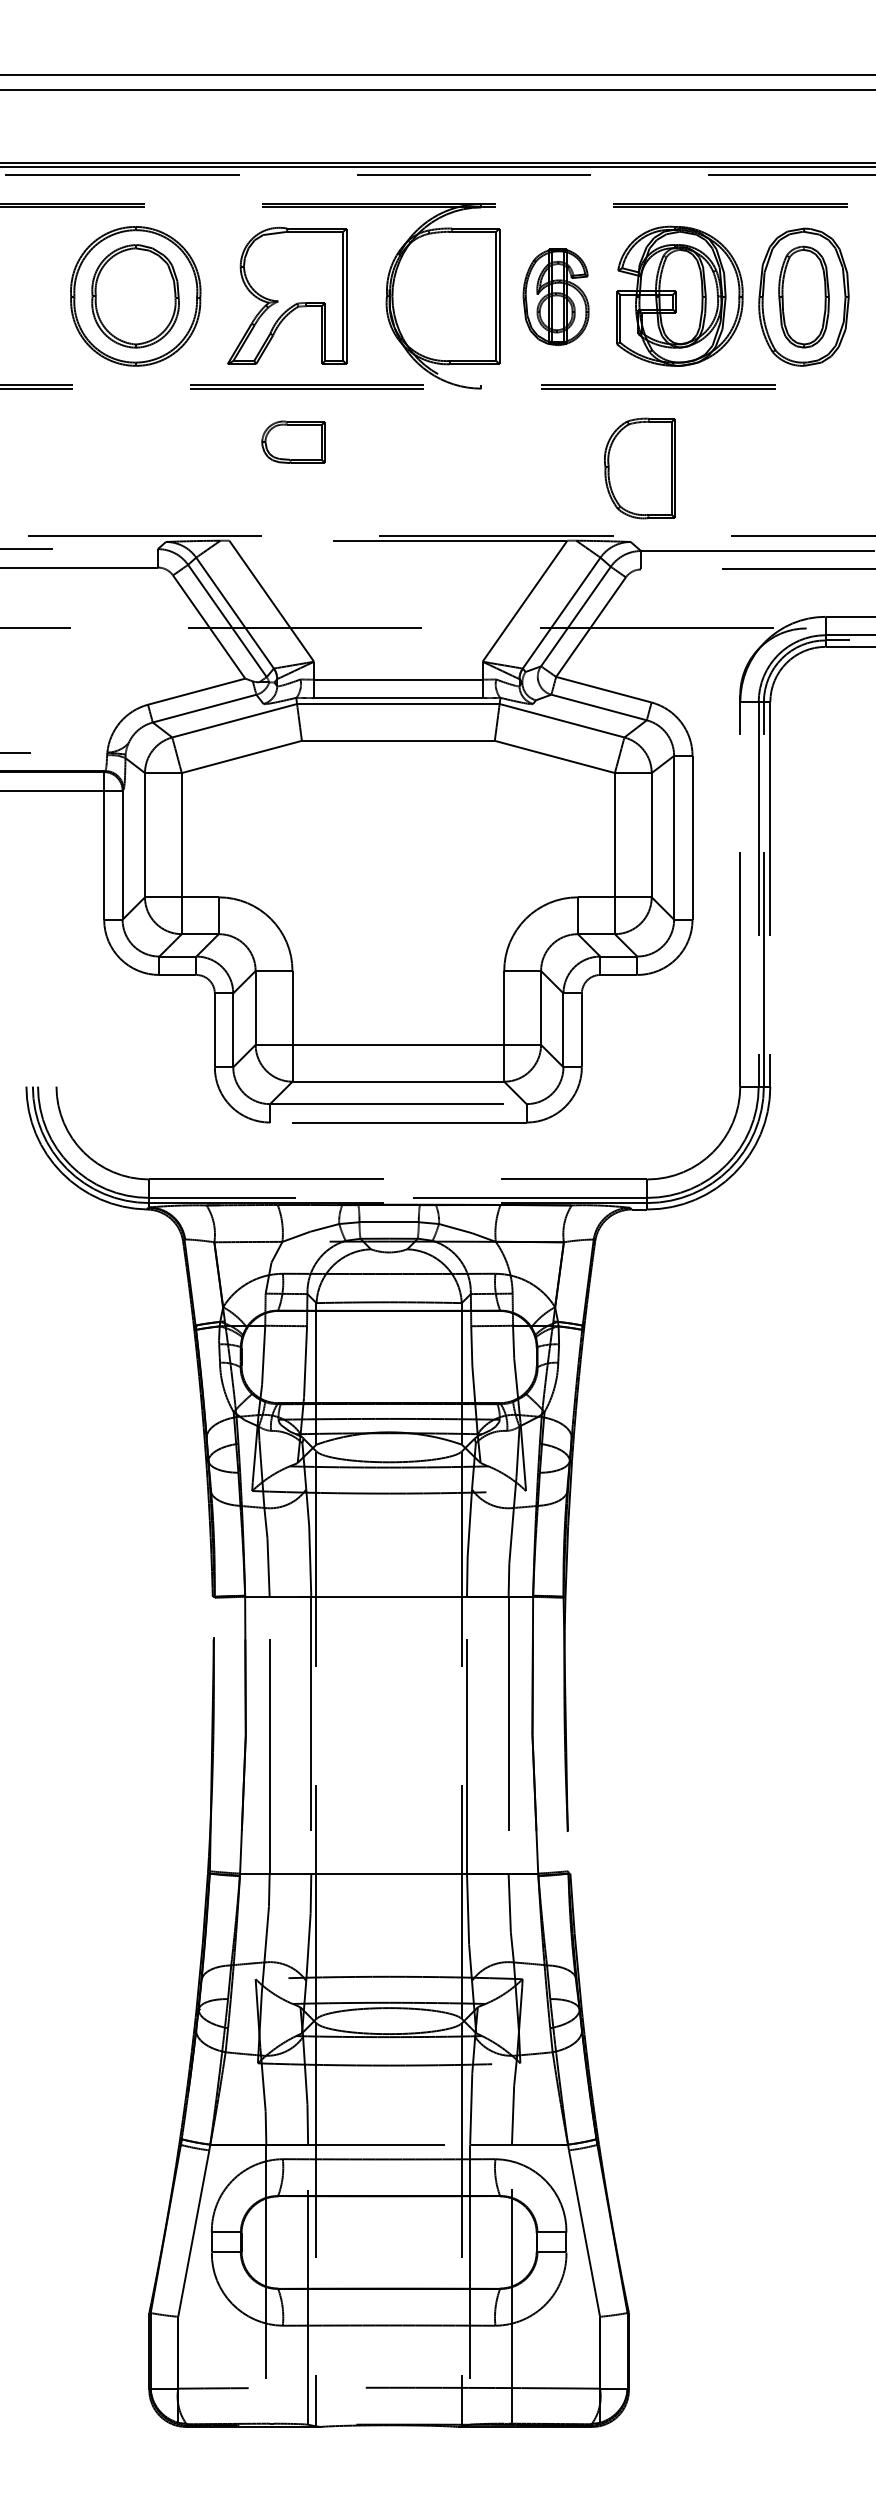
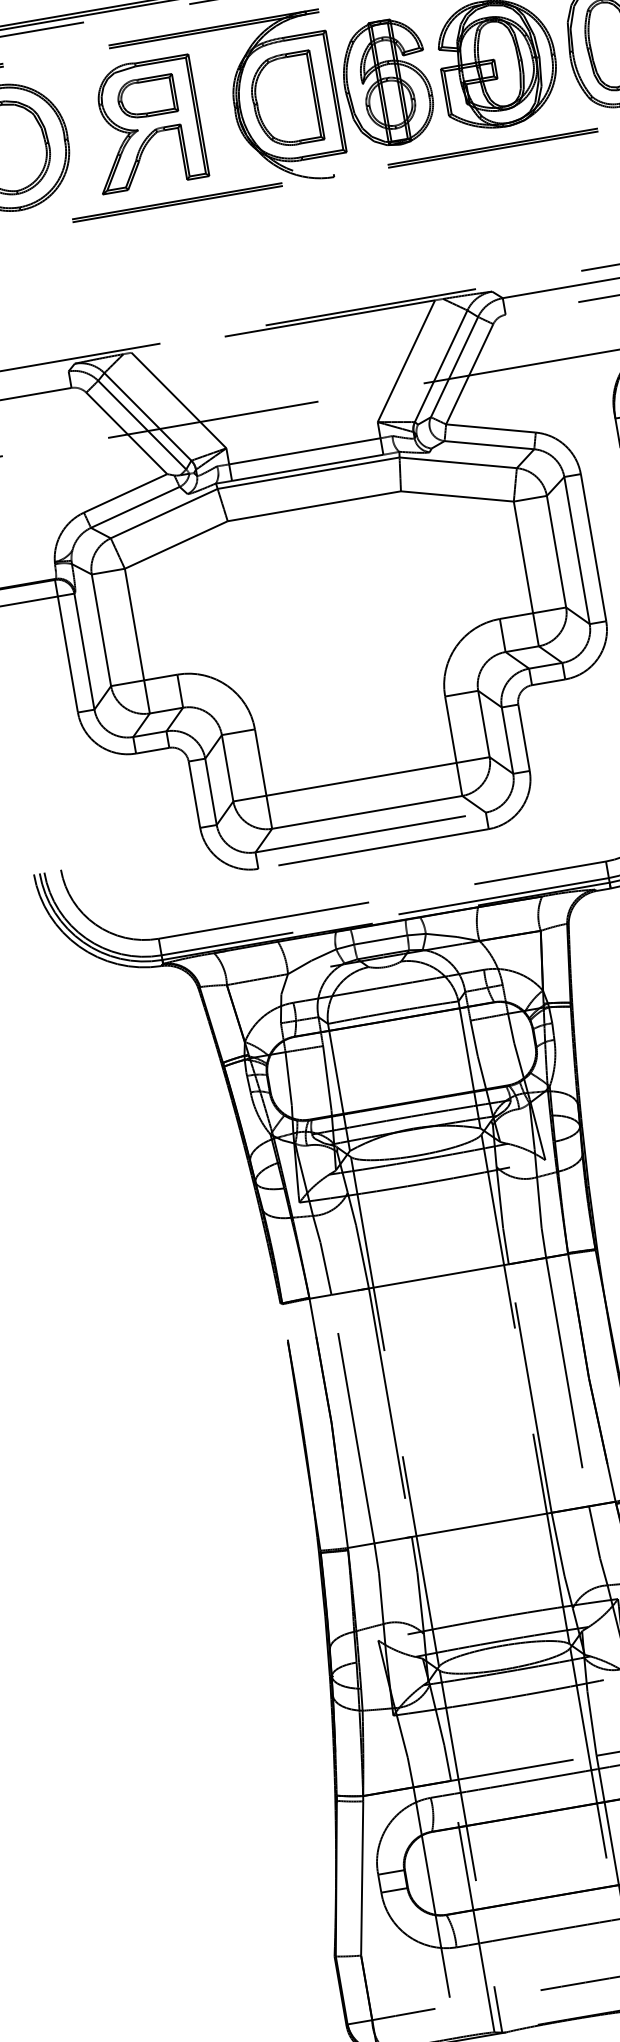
part: (555, 296) -> (386, 82), size x1.43
part: (293, 441) -> (146, 96), moved
part: (639, 468) -> (285, 100), moved

